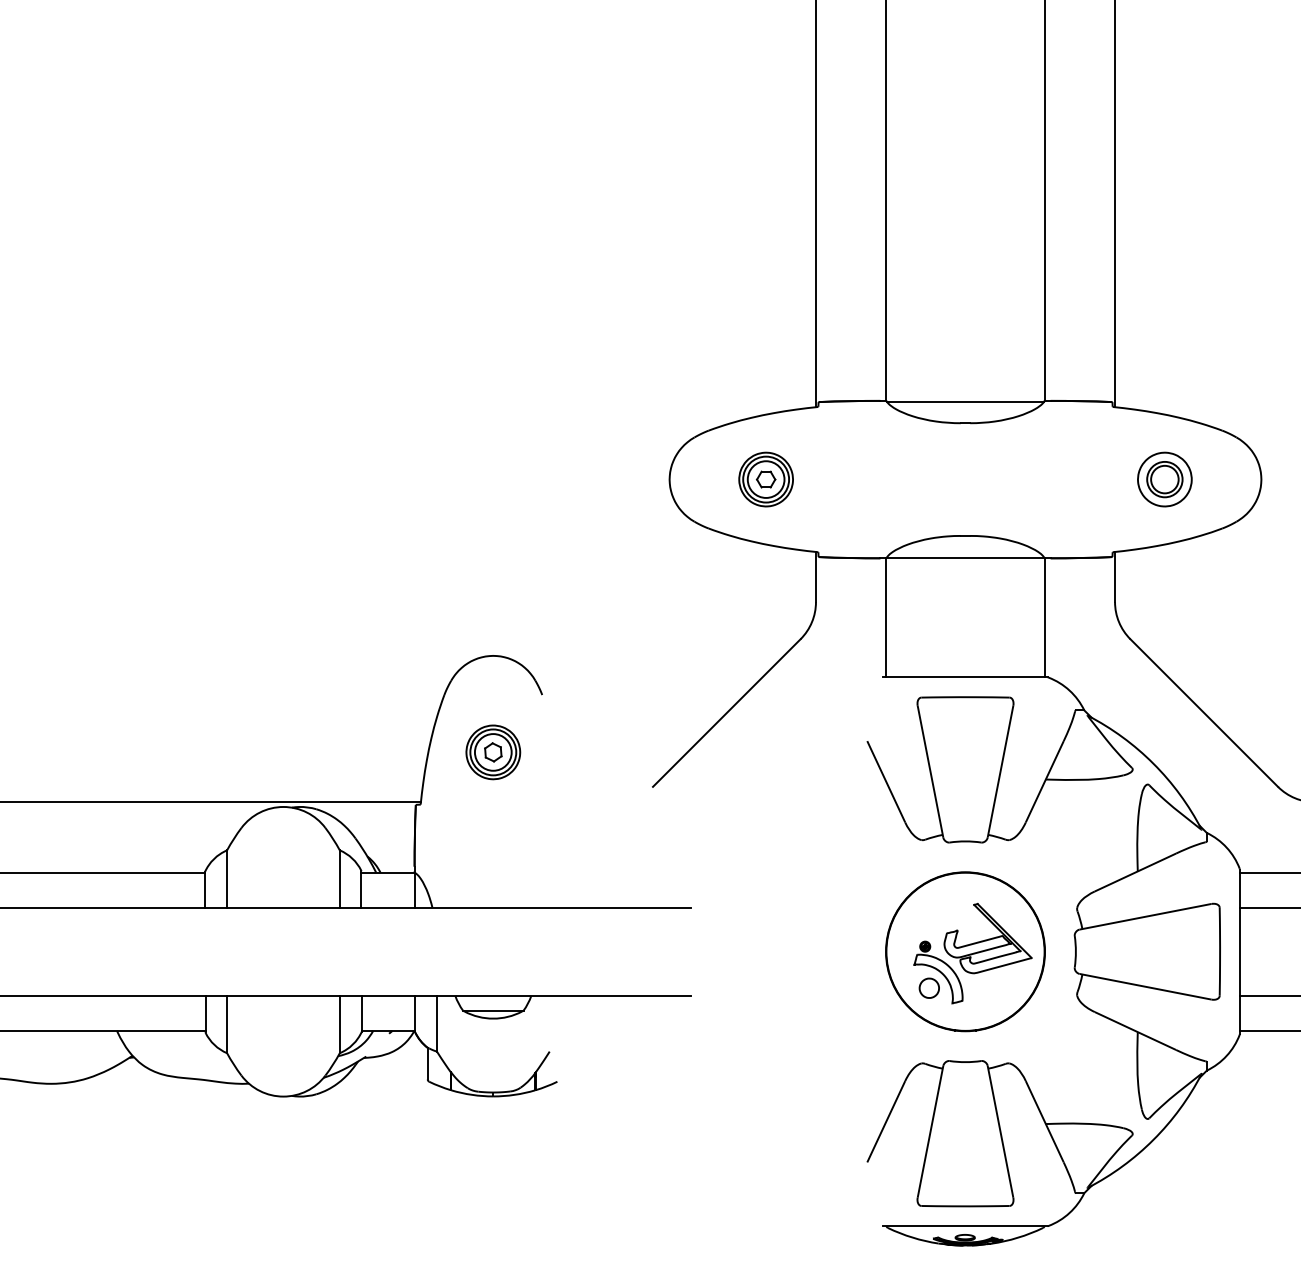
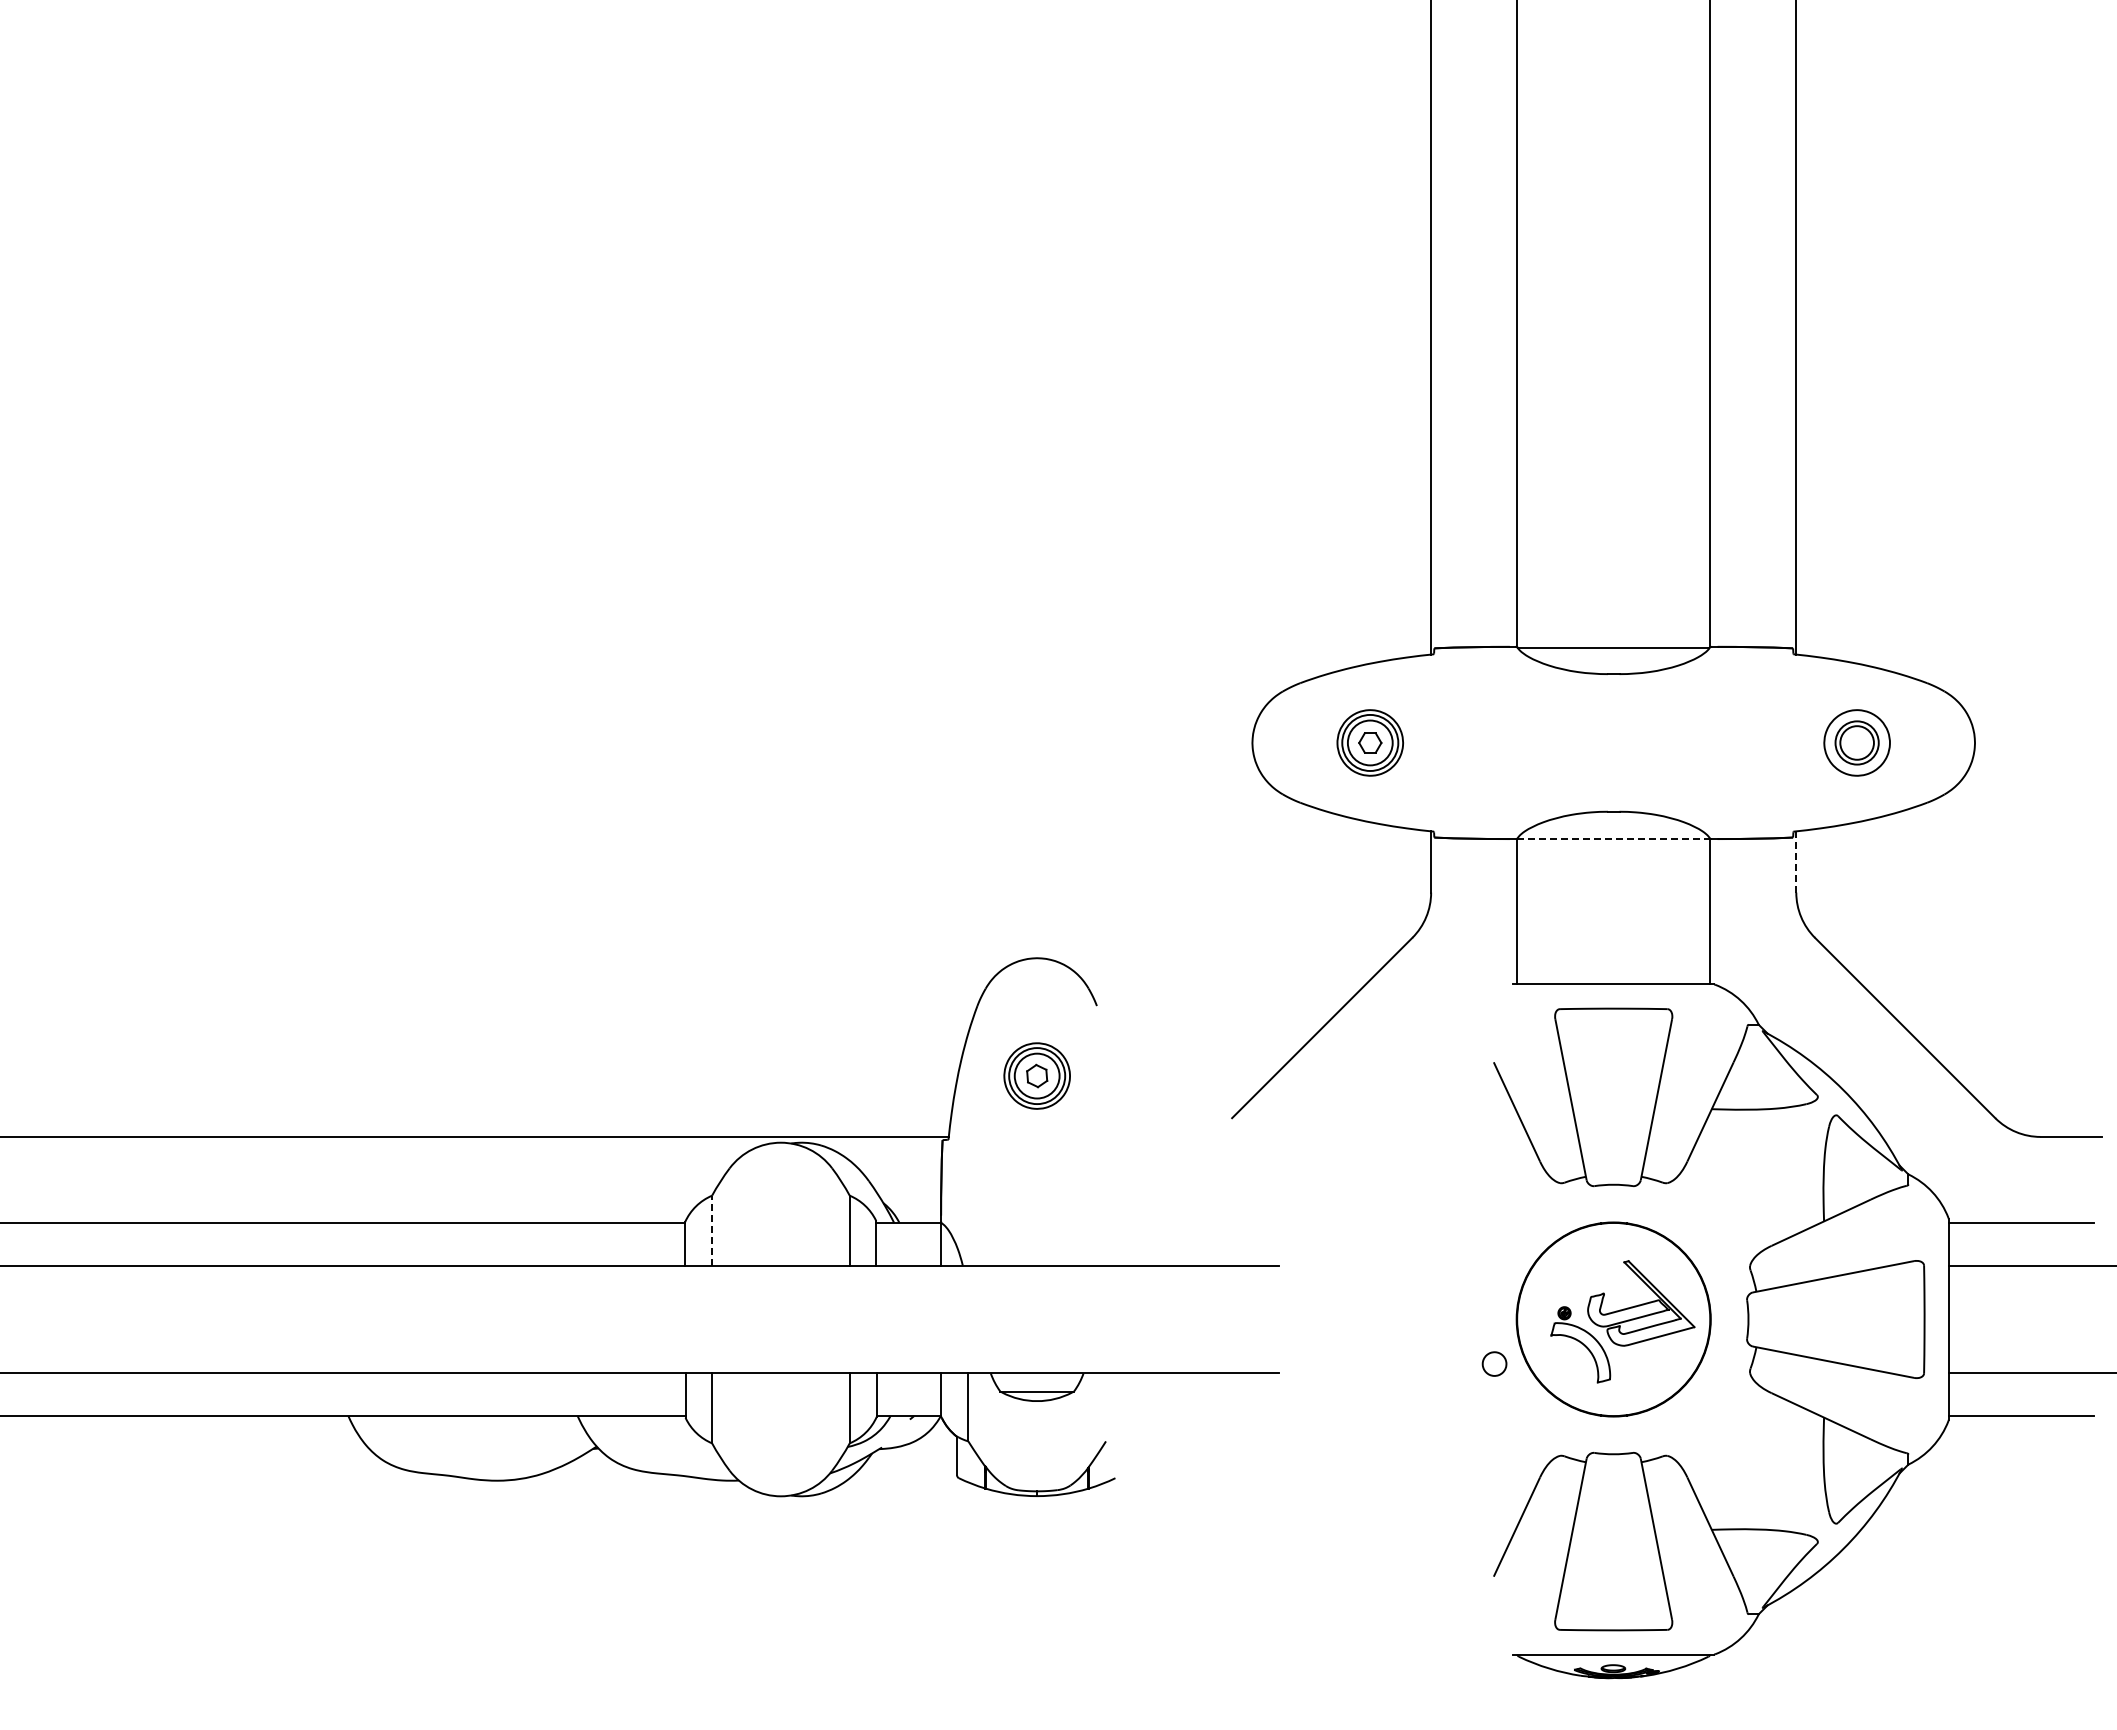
line: (966, 557) -> (1614, 838), solid -> dashed
line: (1115, 576) -> (1796, 861), solid -> dashed
line: (227, 878) -> (712, 1230), solid -> dashed
part: (929, 987) -> (1494, 1363), moved

